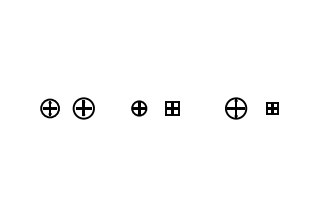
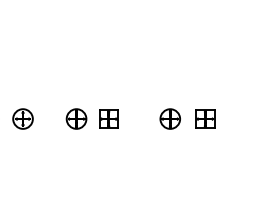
part: (139, 108) -> (76, 119), size x1.43
part: (172, 108) -> (108, 119), size x1.43
part: (272, 108) -> (205, 119), size x1.67

